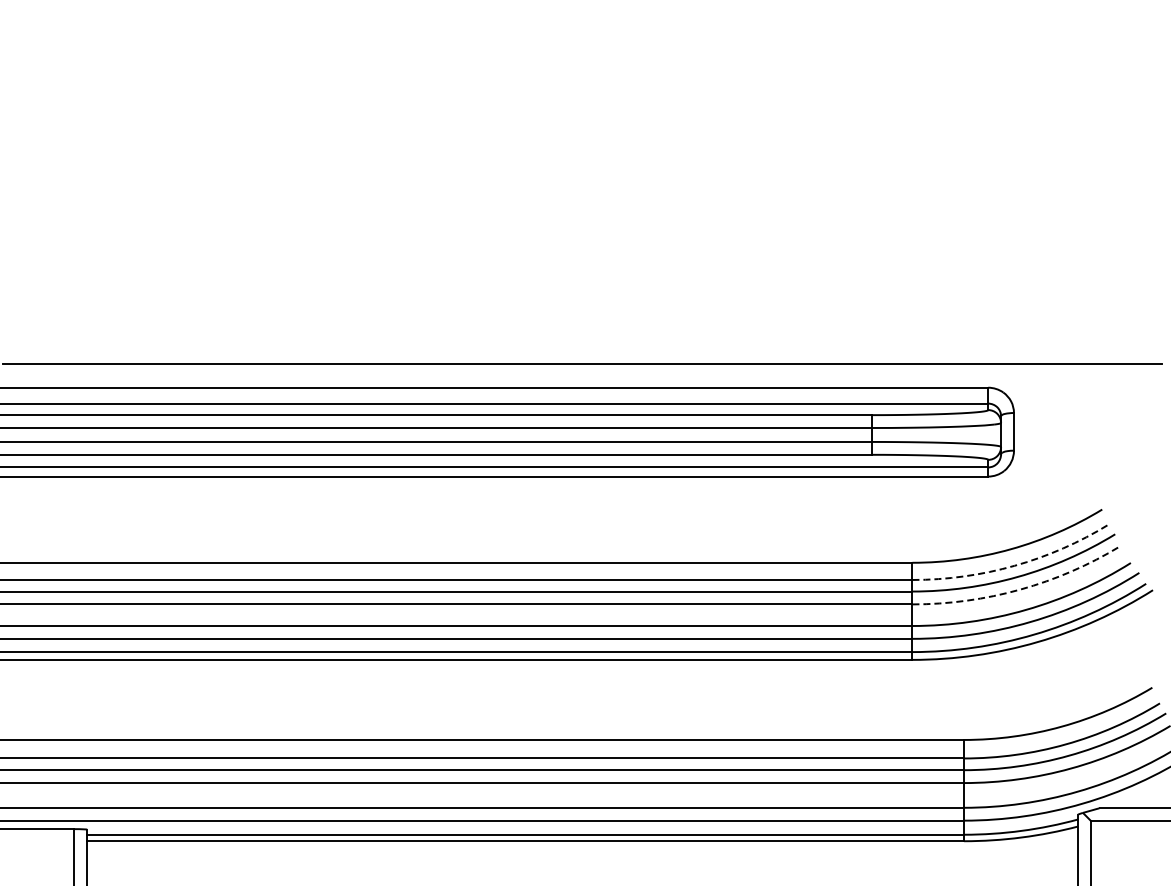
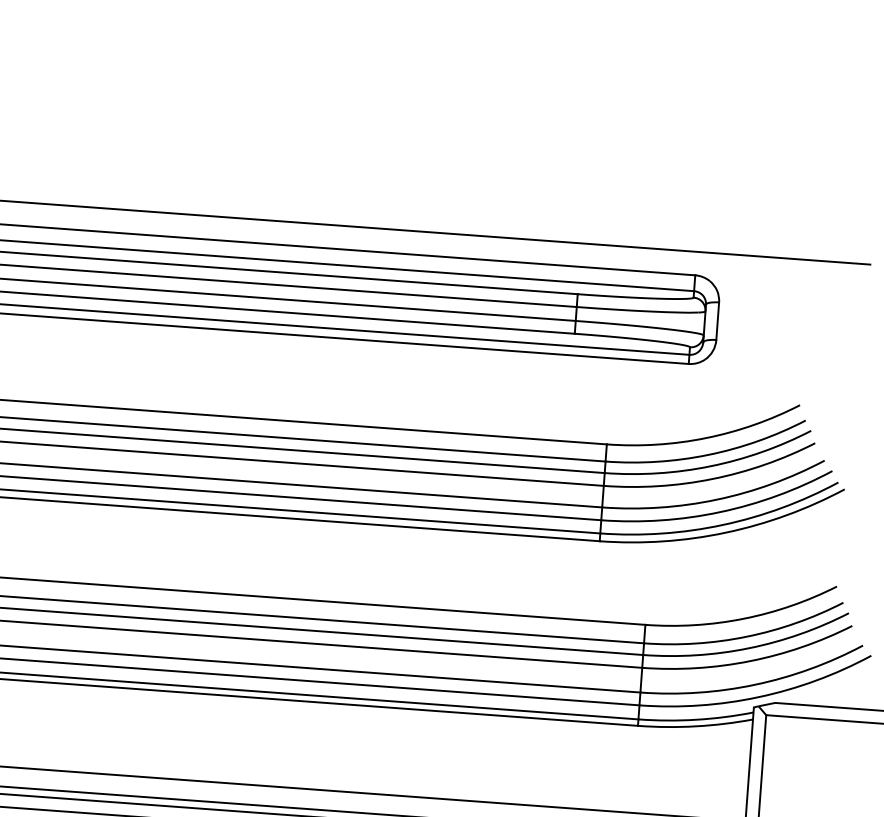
arc: (1014, 565) -> (708, 454), dashed -> solid
arc: (1020, 589) -> (712, 478), dashed -> solid

